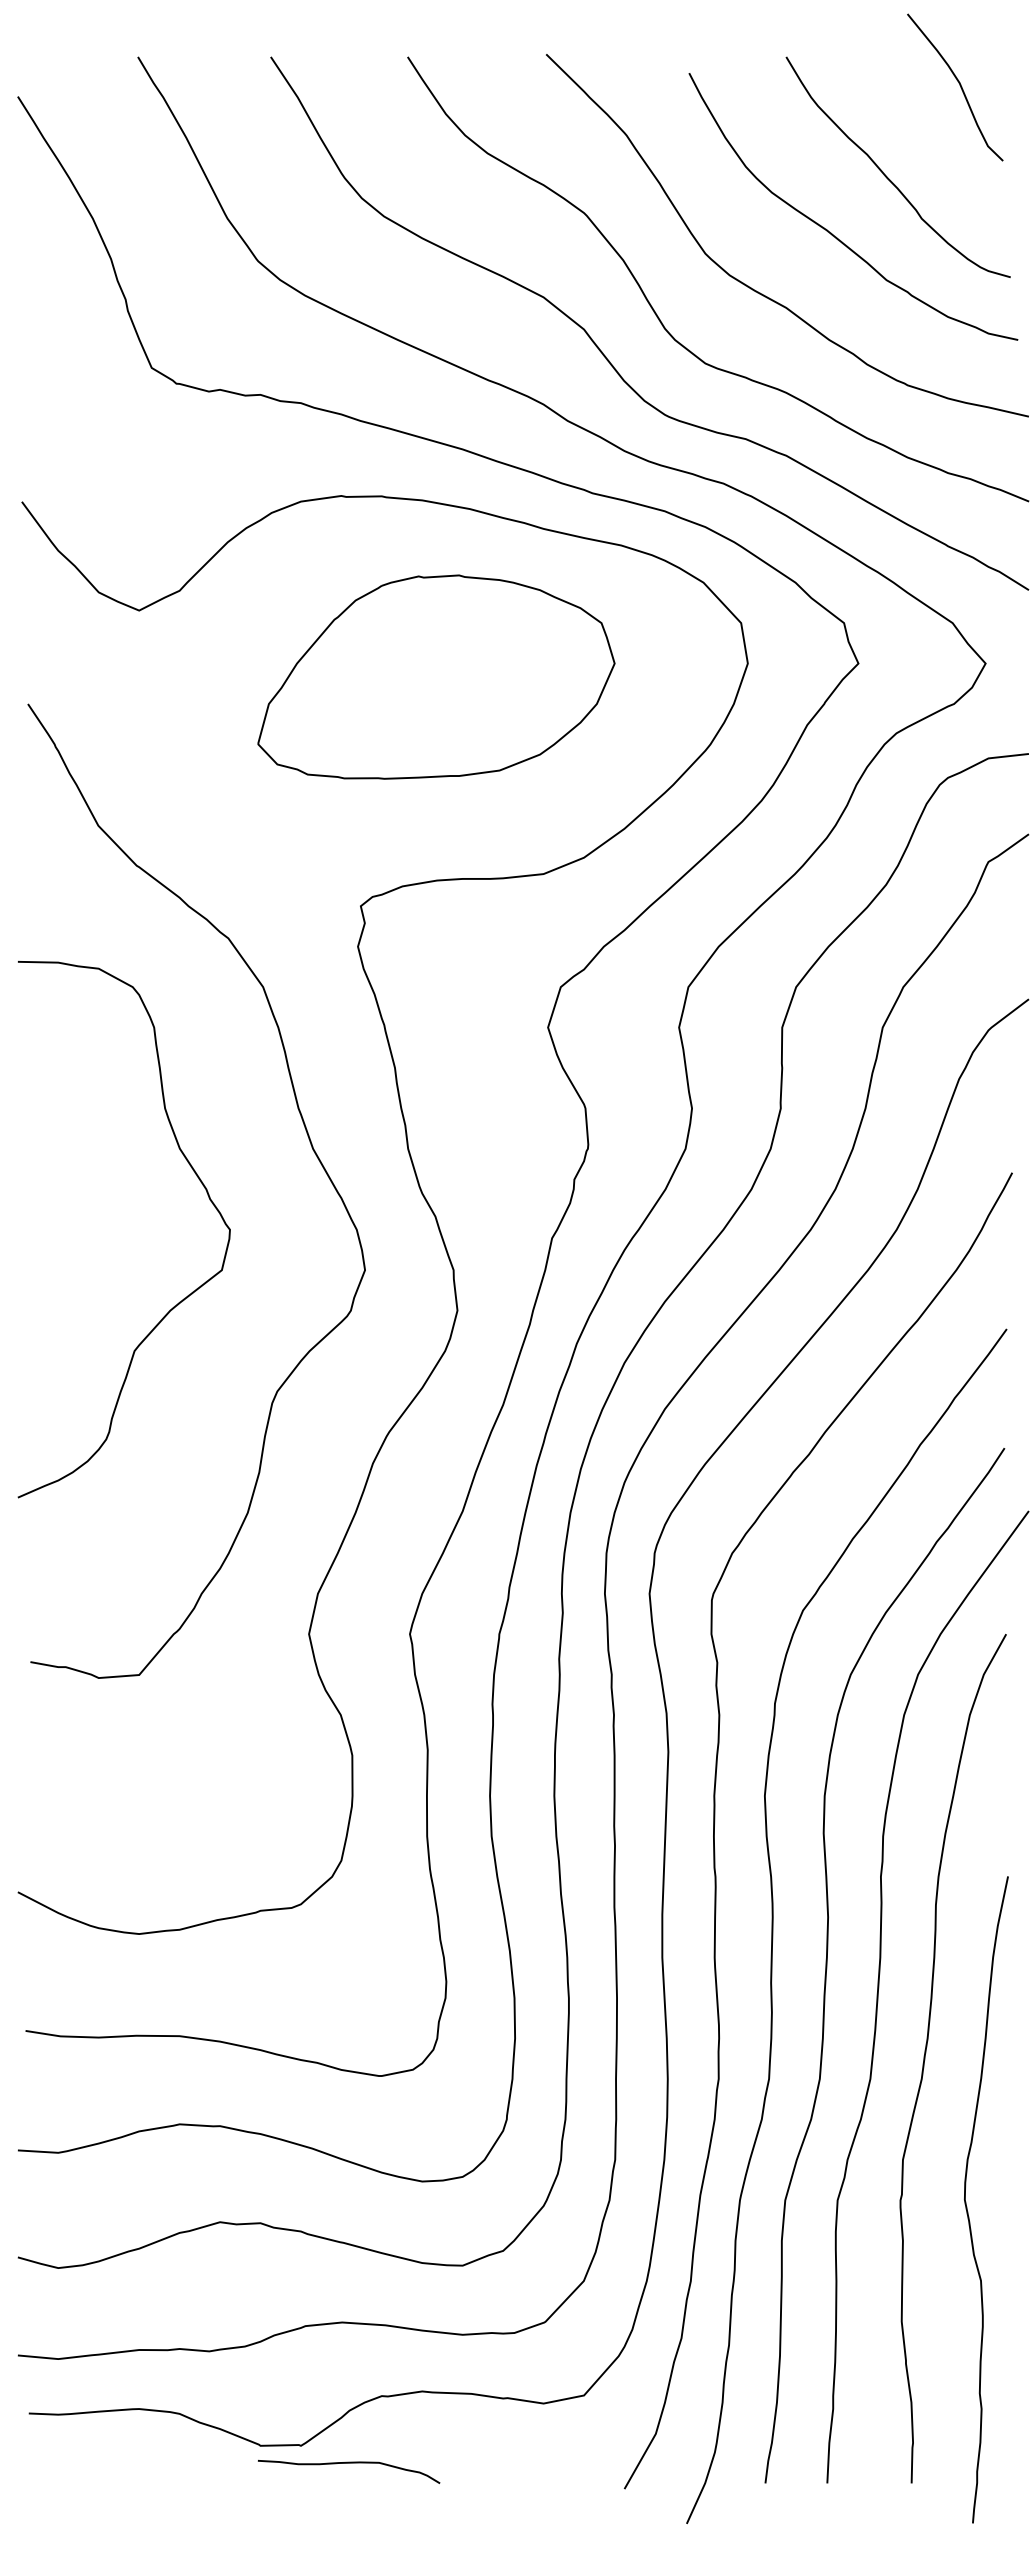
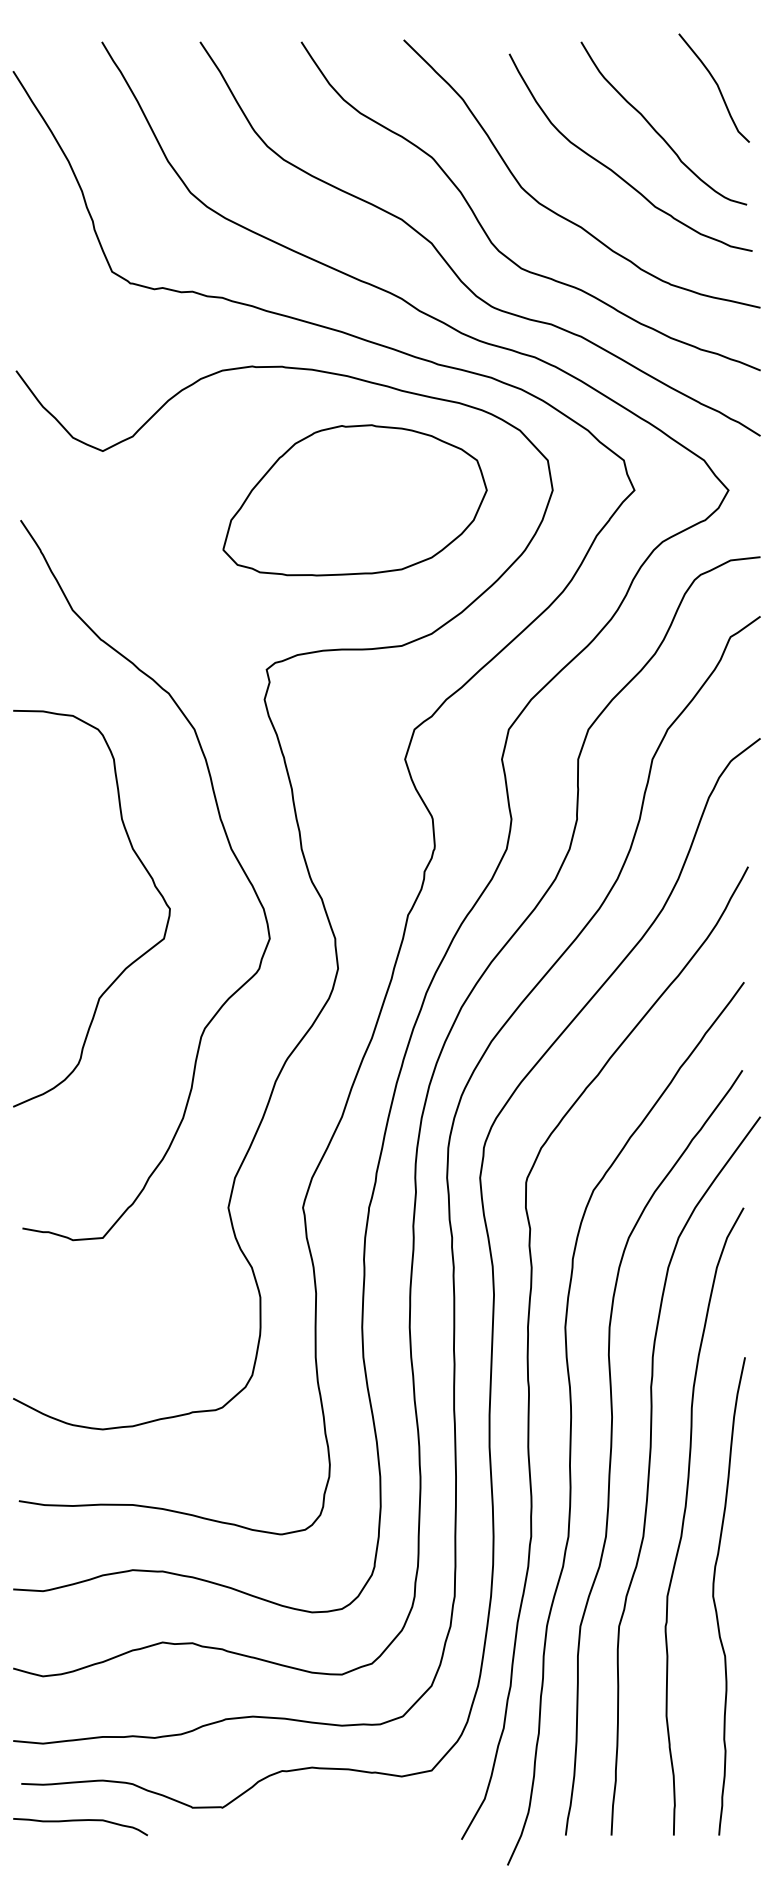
curve: (959, 85) -> (717, 86), moved
part: (436, 676) -> (355, 499), moved
curve: (966, 2201) -> (714, 1597), moved
curve: (349, 2463) -> (80, 1820), moved

